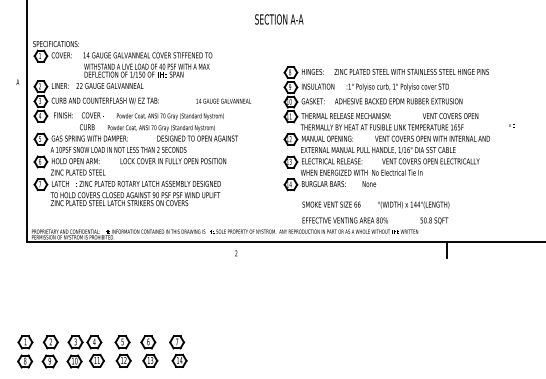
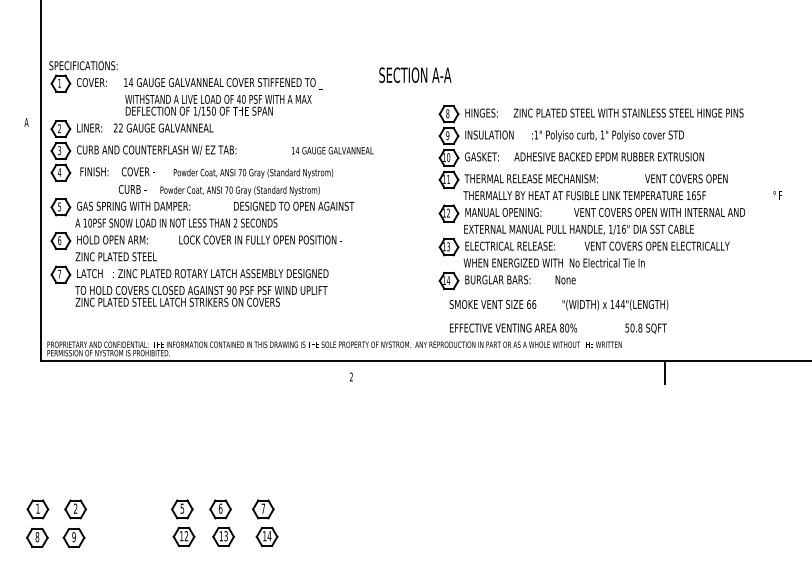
text: (279, 19) -> (415, 75), moved
part: (398, 128) -> (608, 197), moved
part: (85, 351) -> (127, 522), removed

